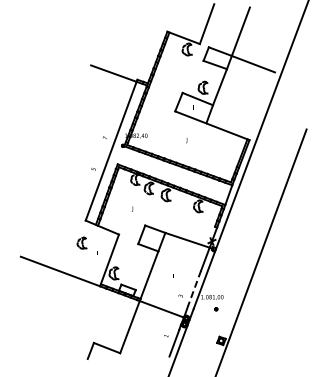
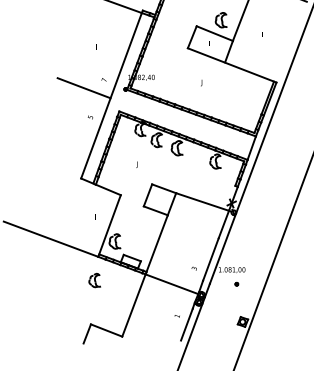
line: (88, 144) -> (84, 87), added
part: (81, 242) -> (94, 279), moved
line: (194, 289) -> (210, 260), dashed -> solid

